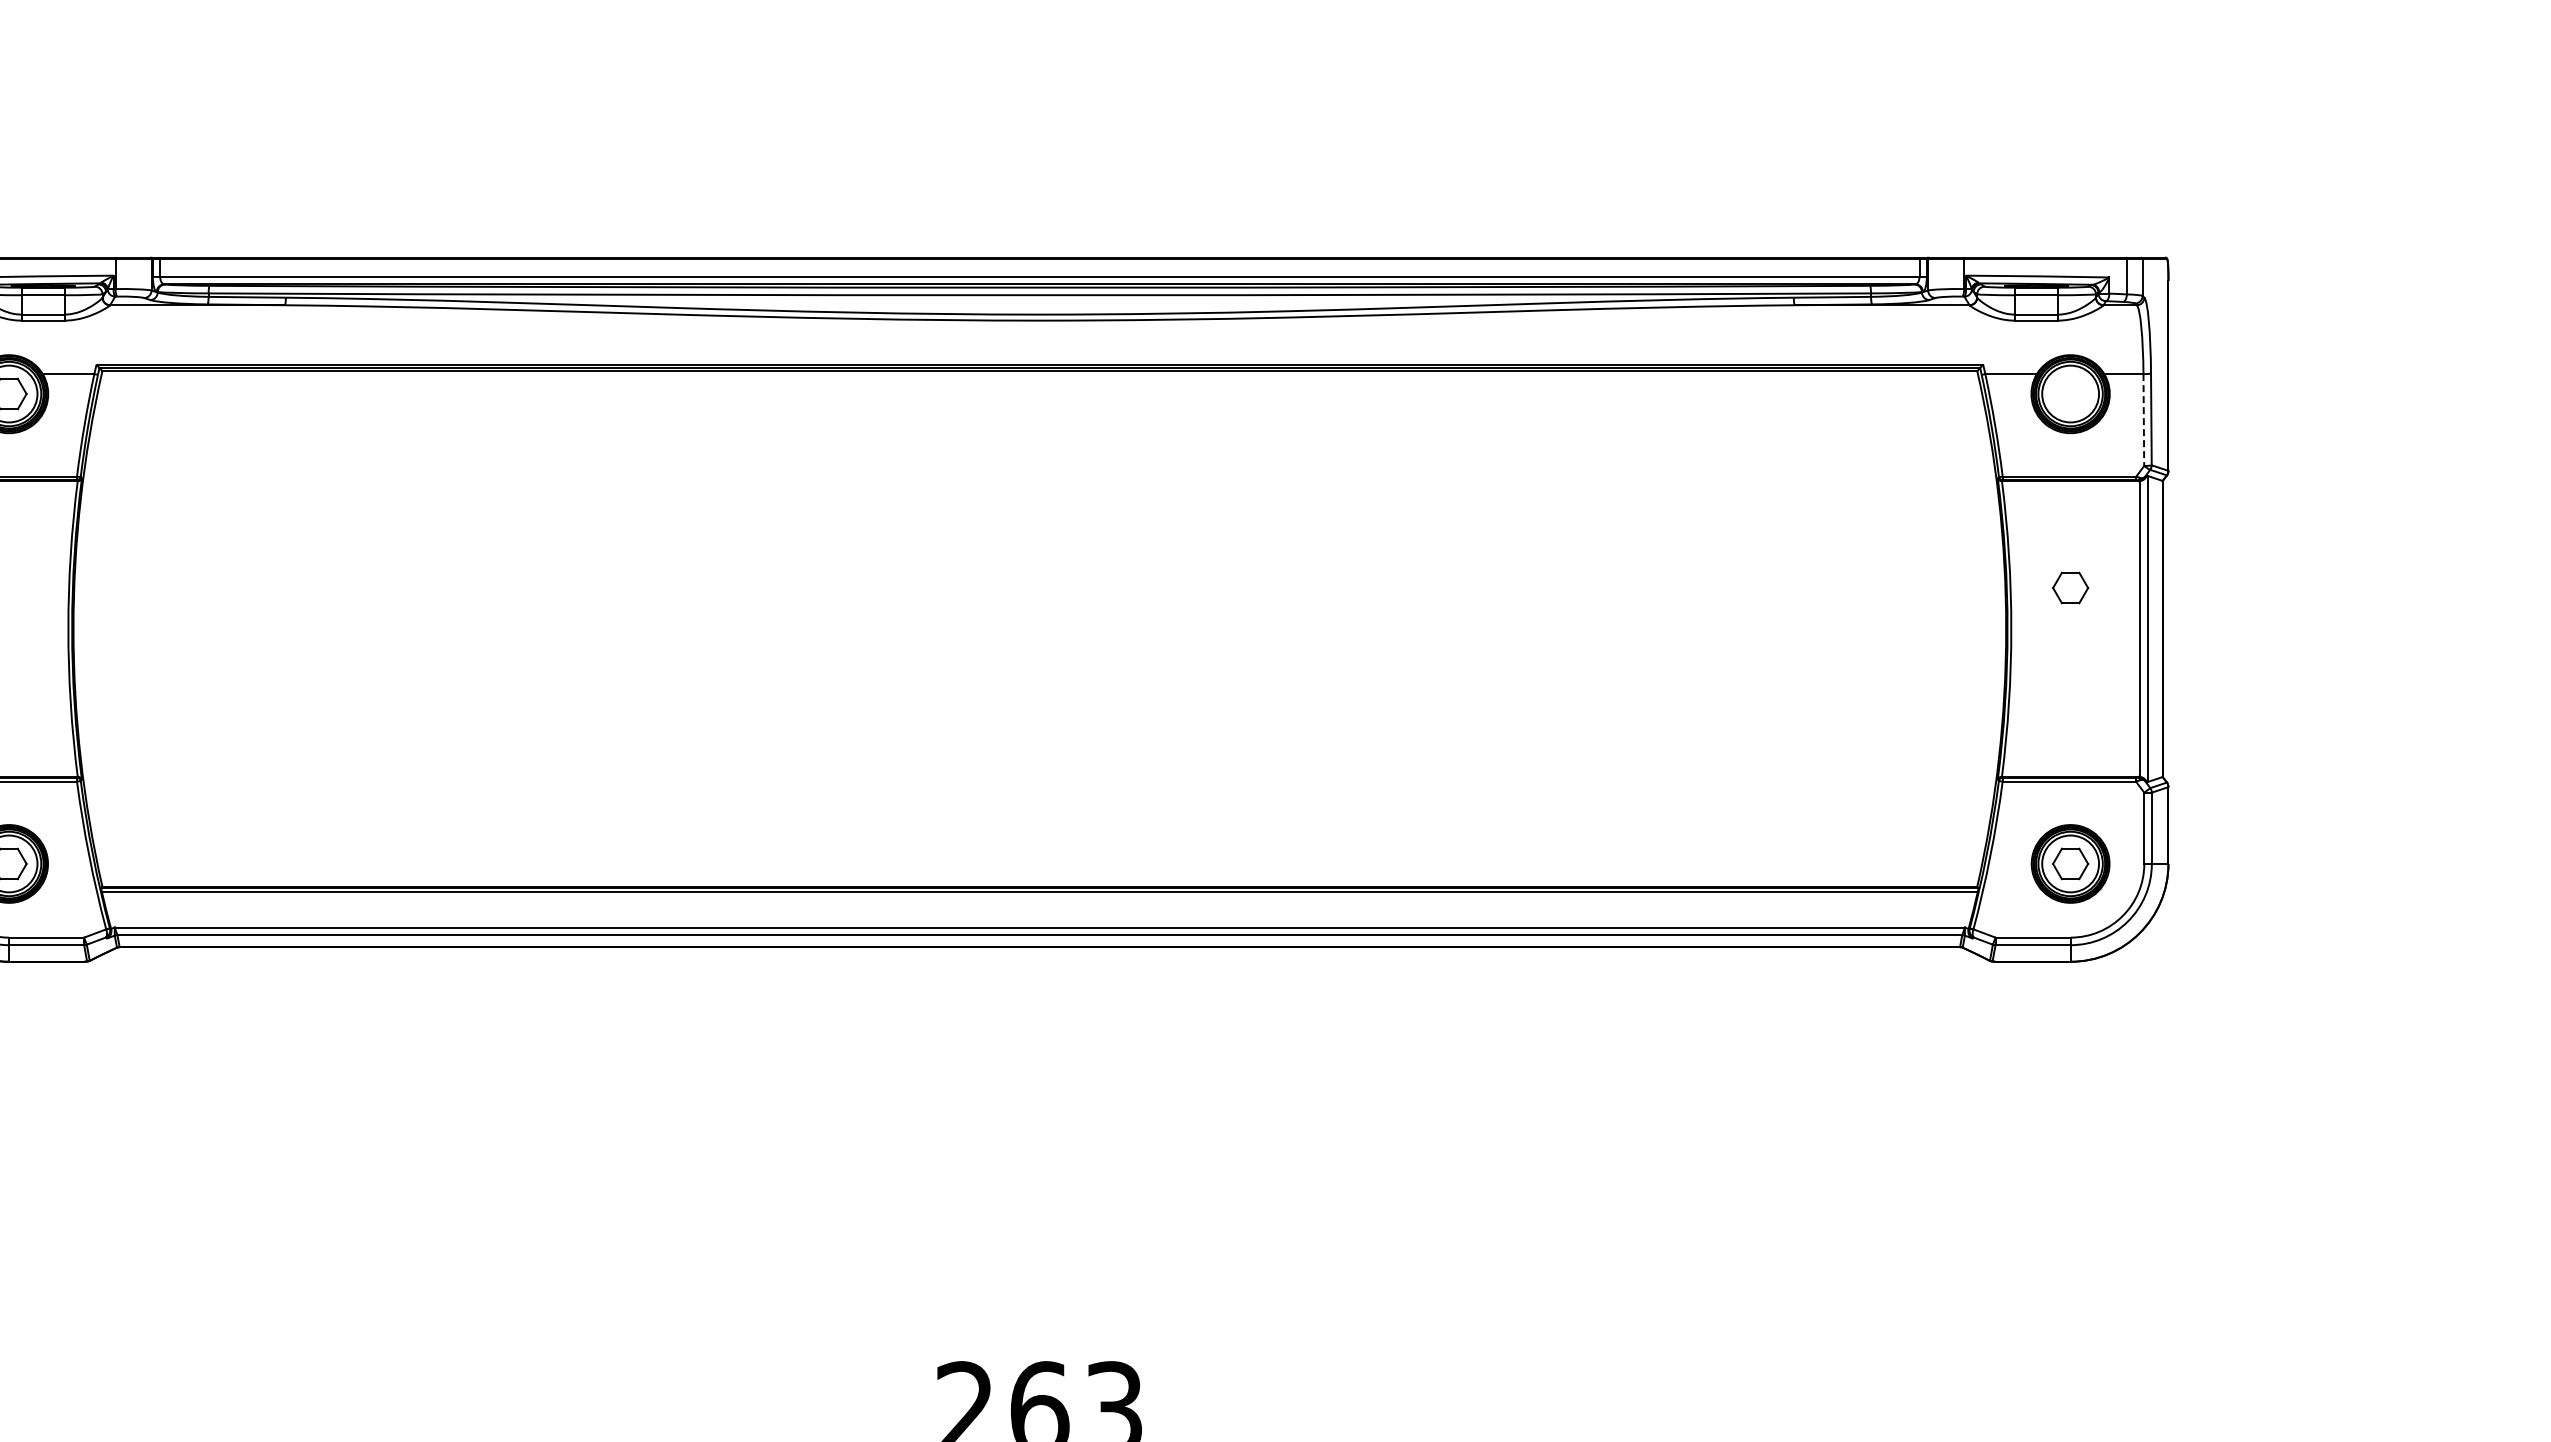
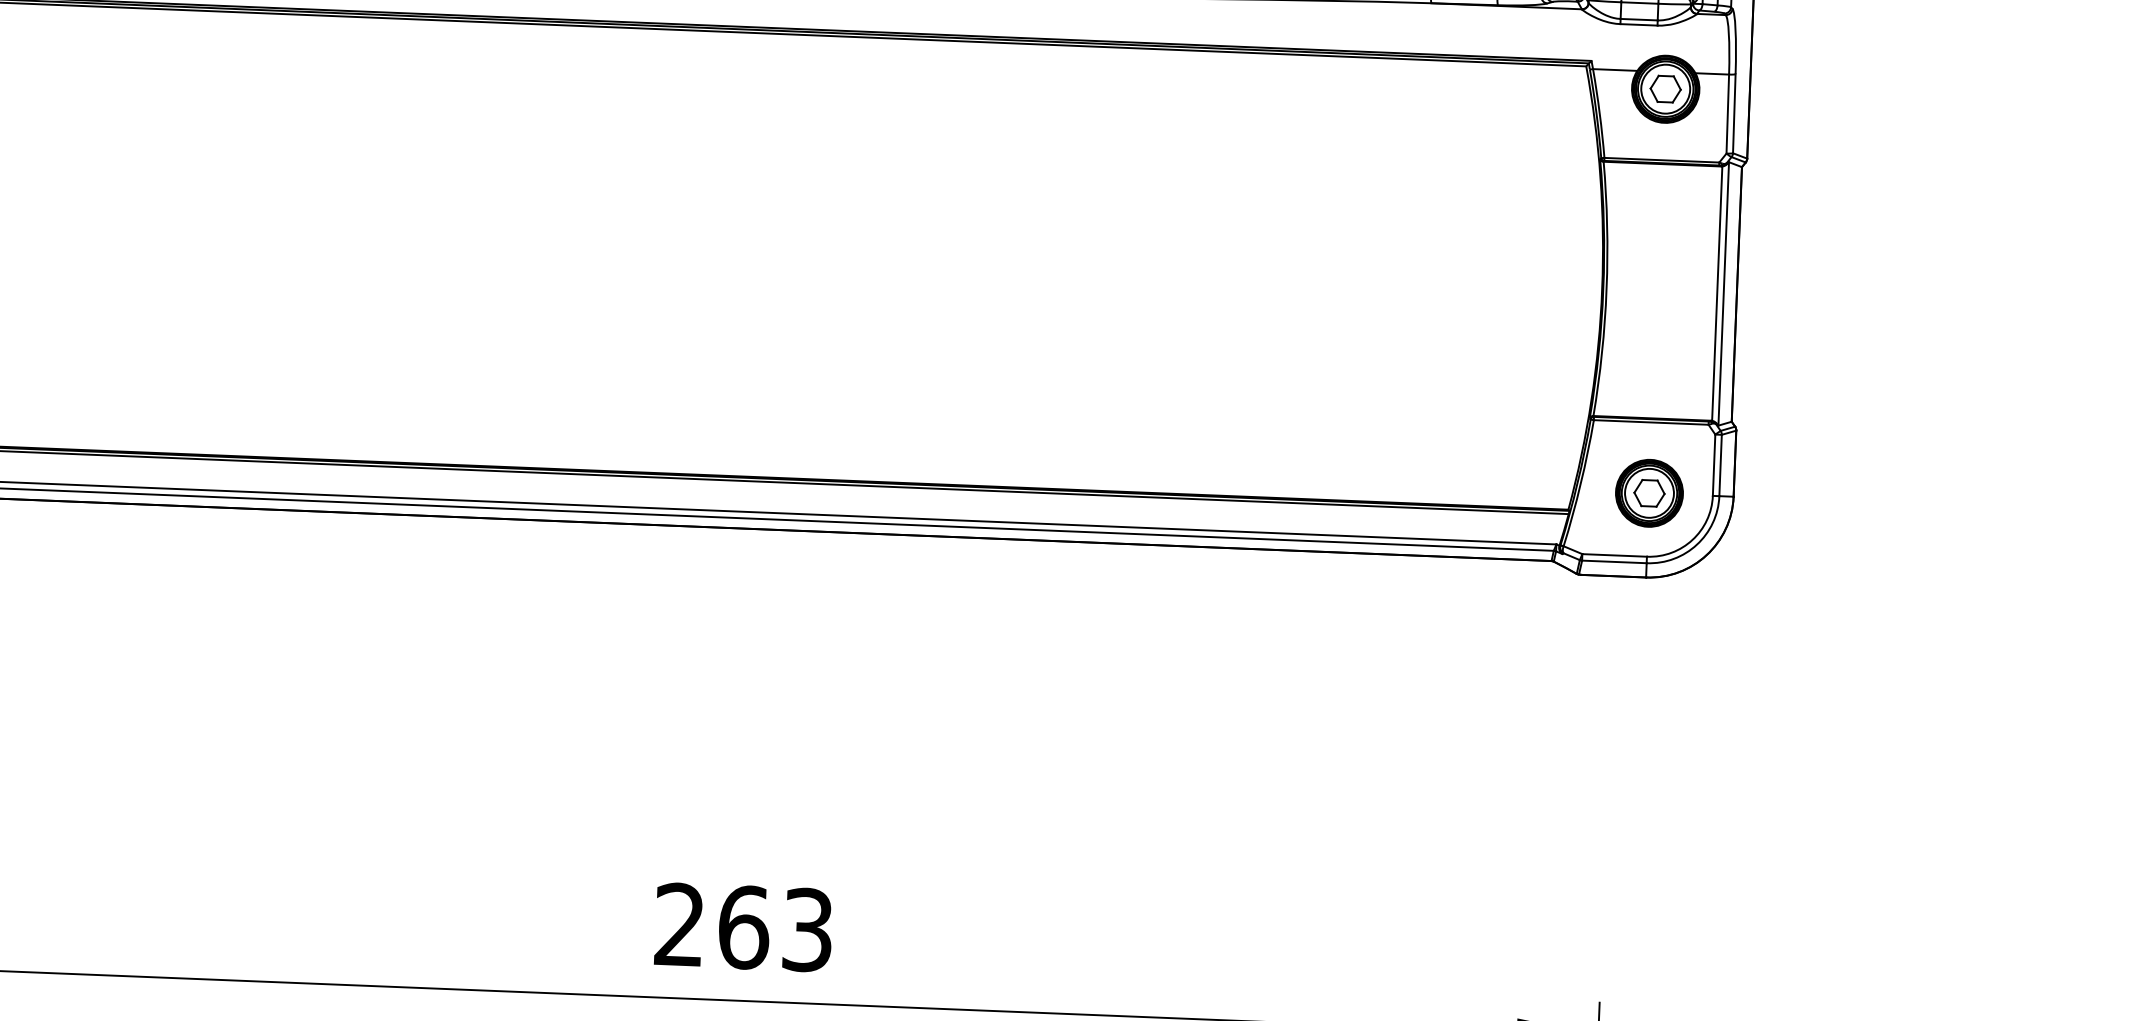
line: (2143, 420) -> (1727, 114), dashed -> solid
part: (2070, 587) -> (1665, 88), moved

